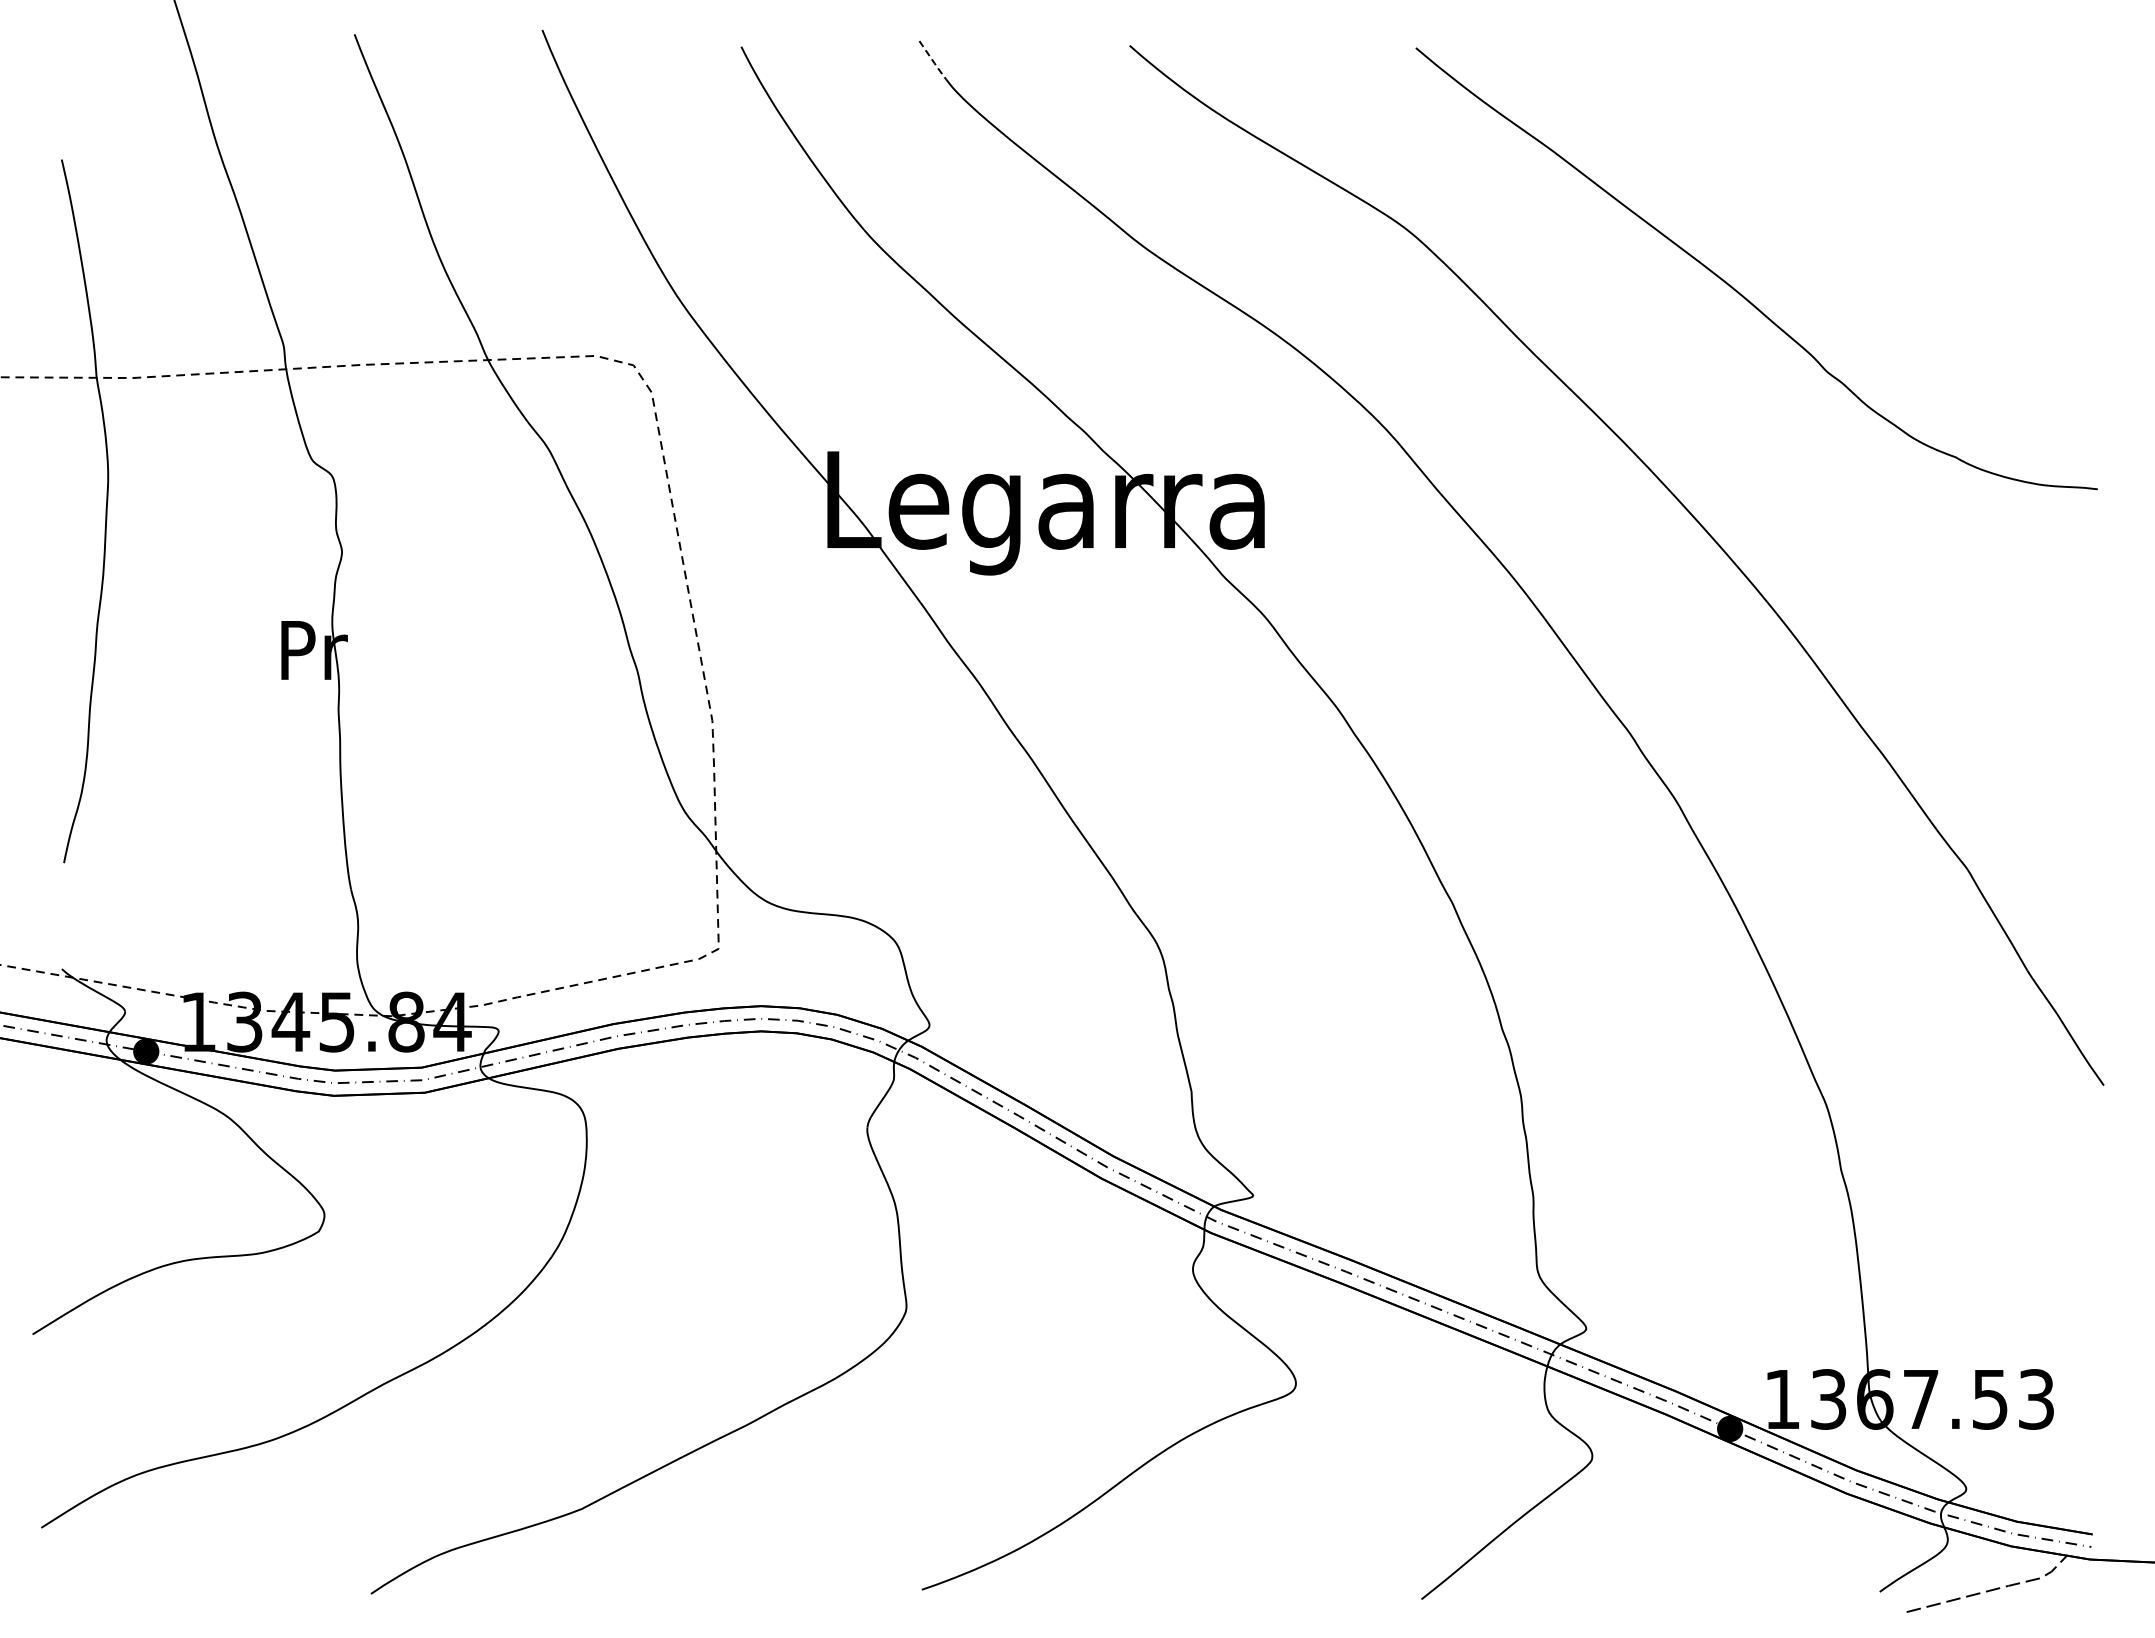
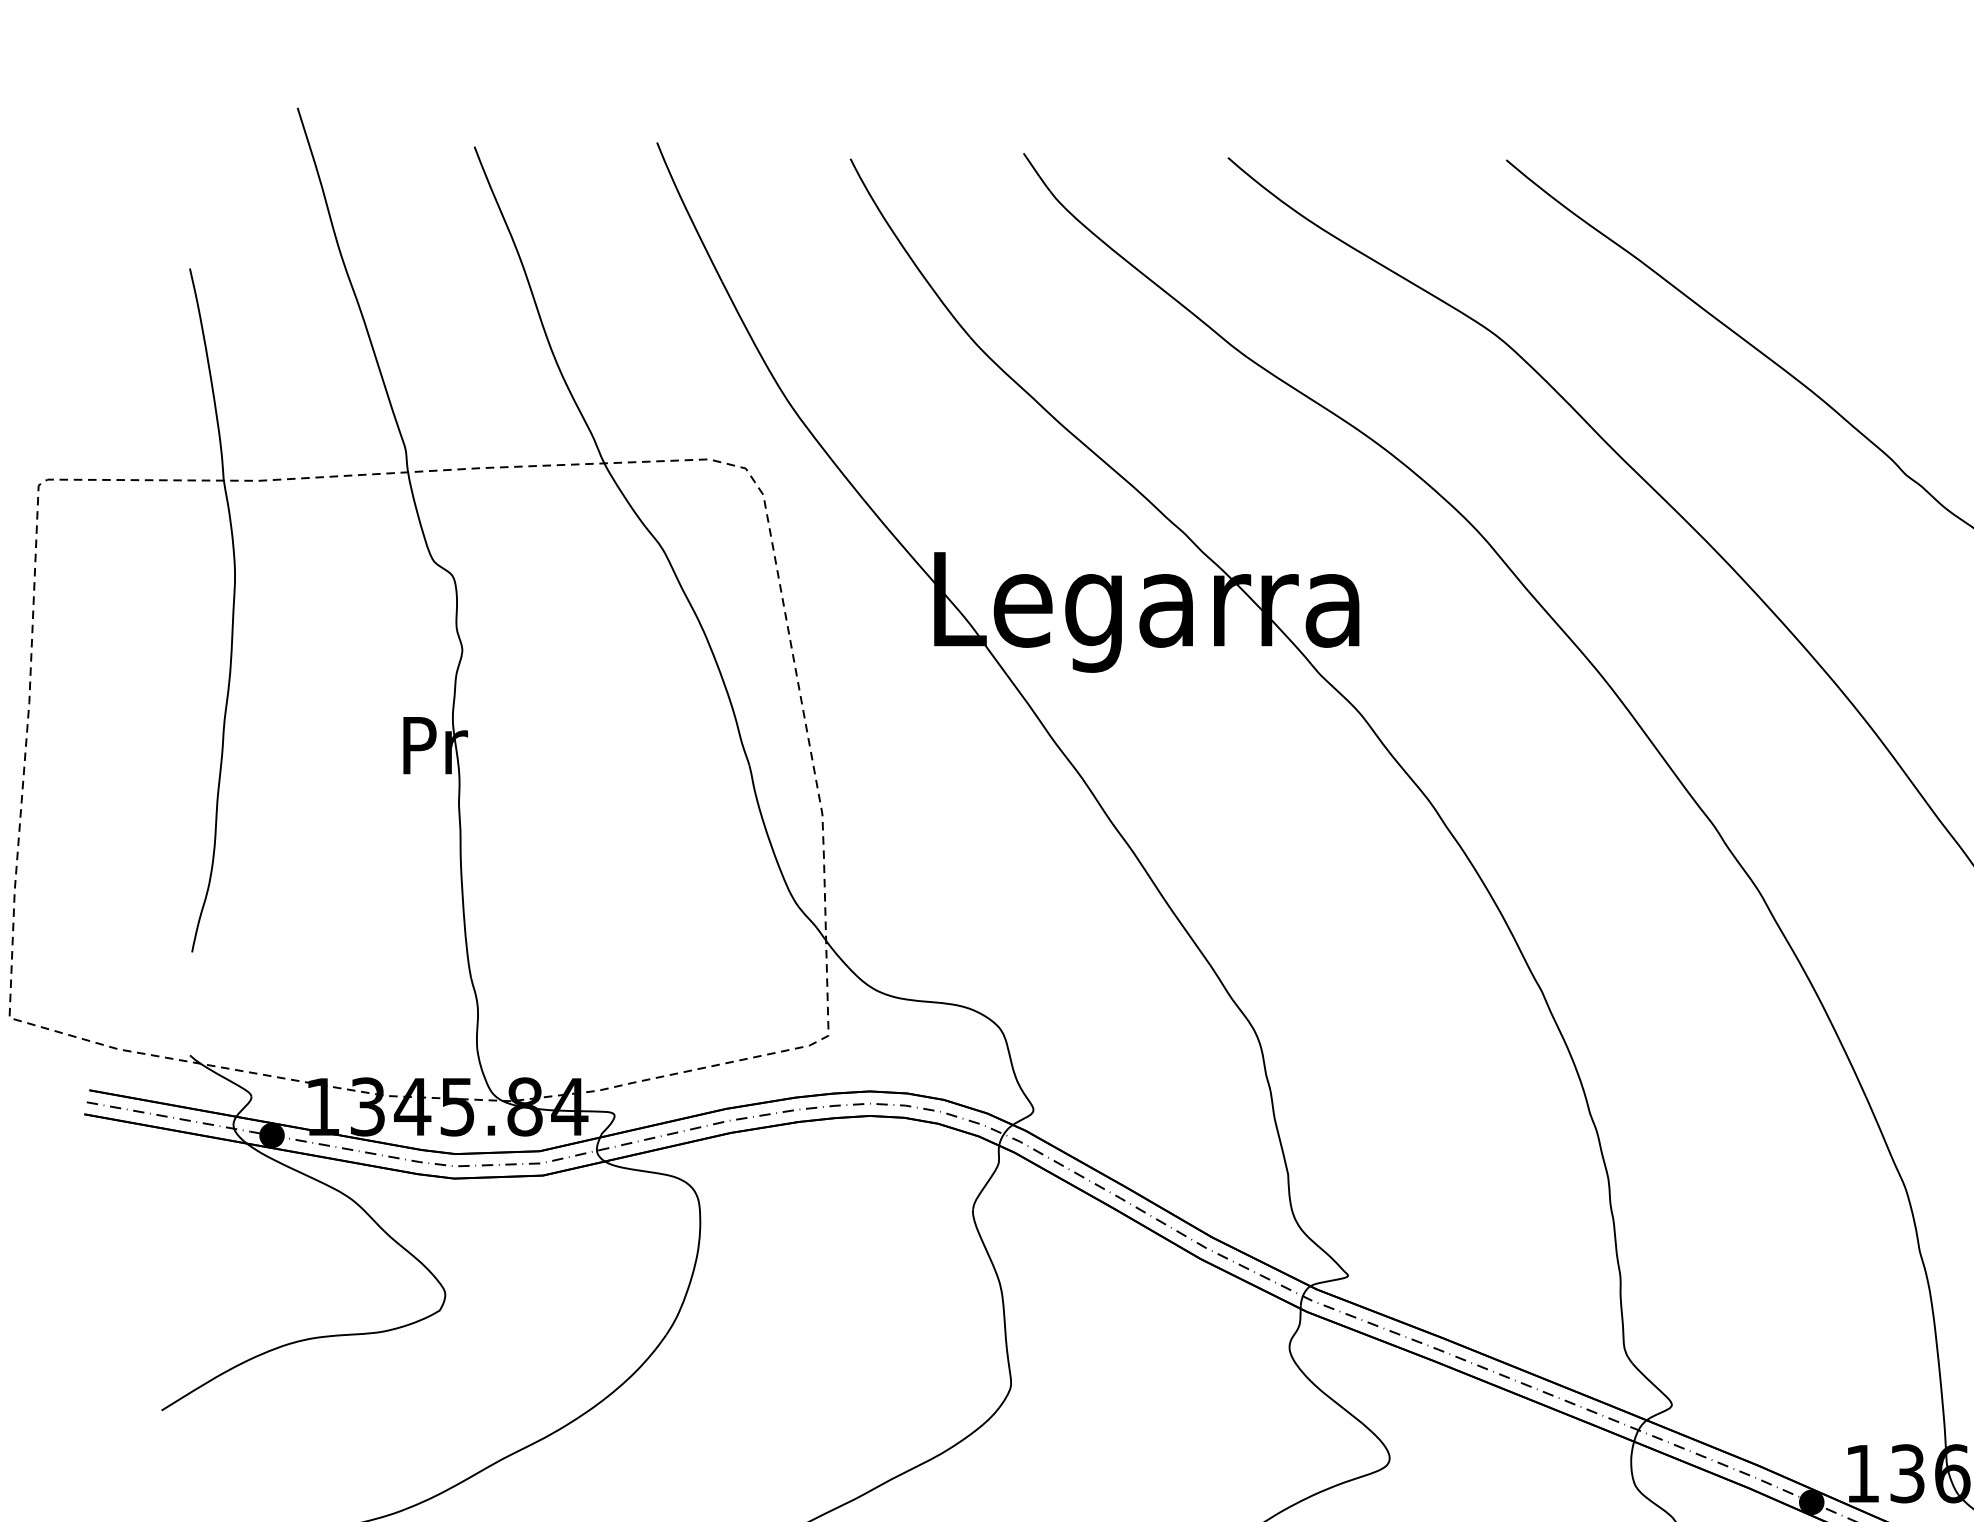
line: (933, 61) -> (1037, 173), dashed -> solid

